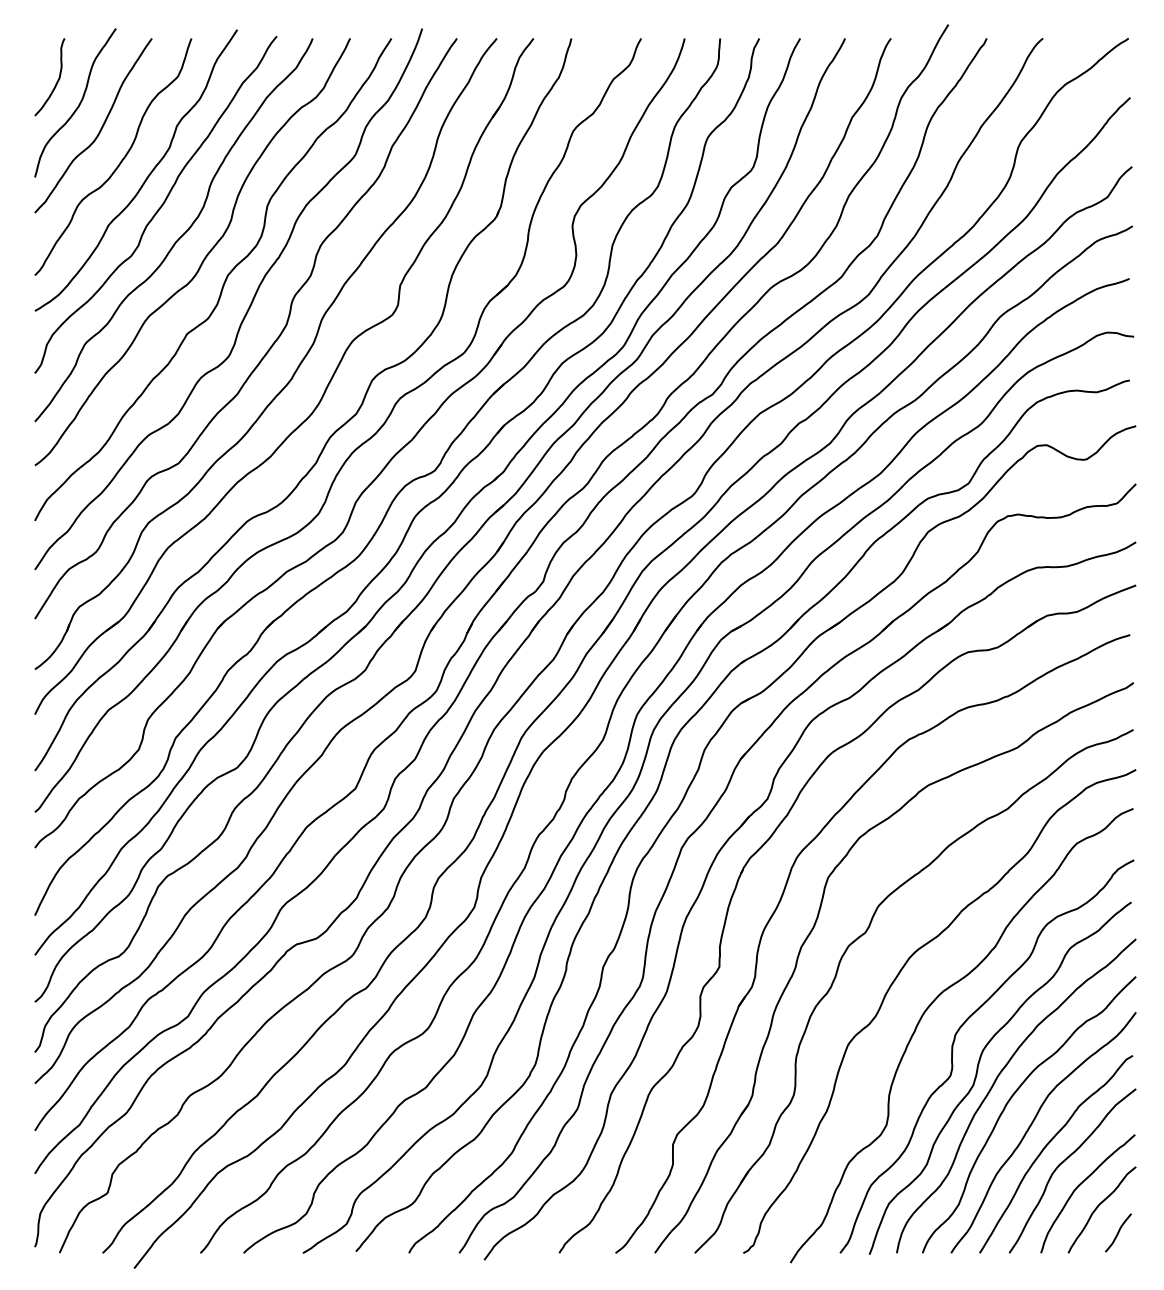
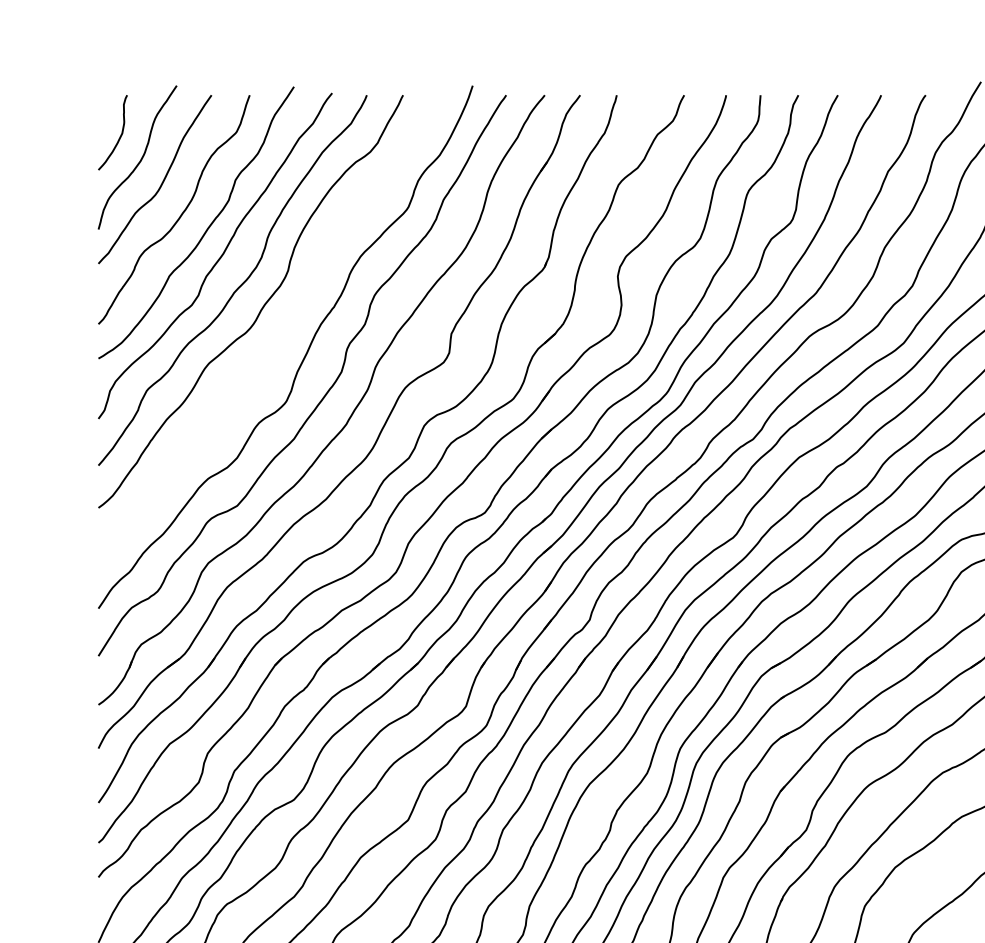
curve: (223, 282) -> (280, 331), removed

